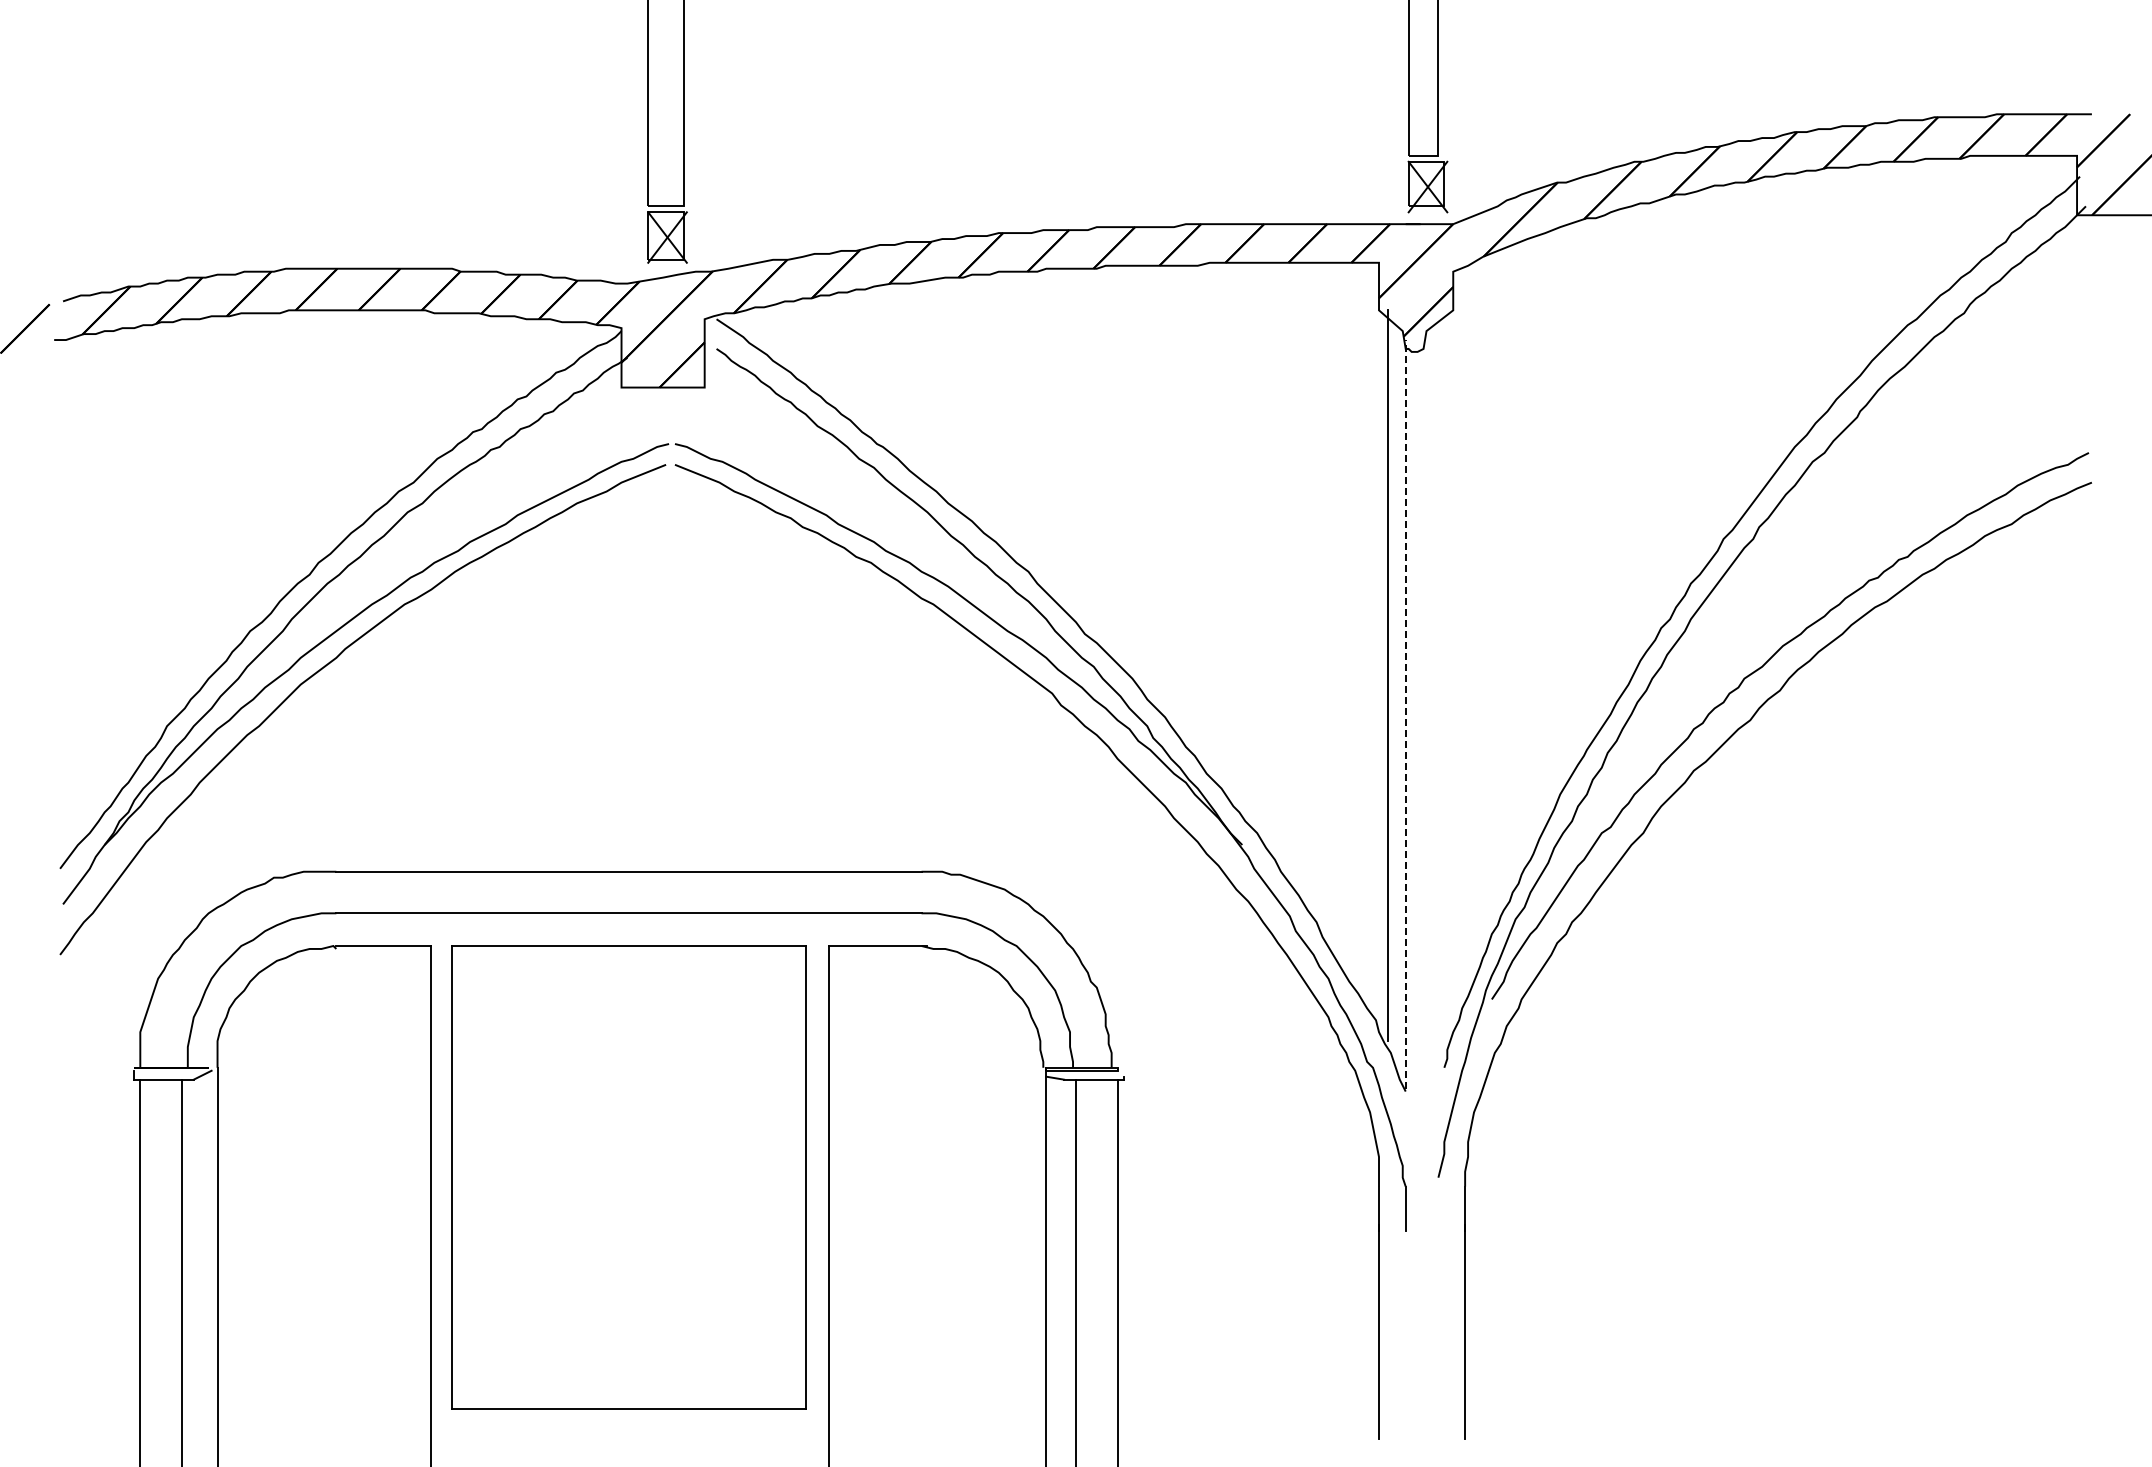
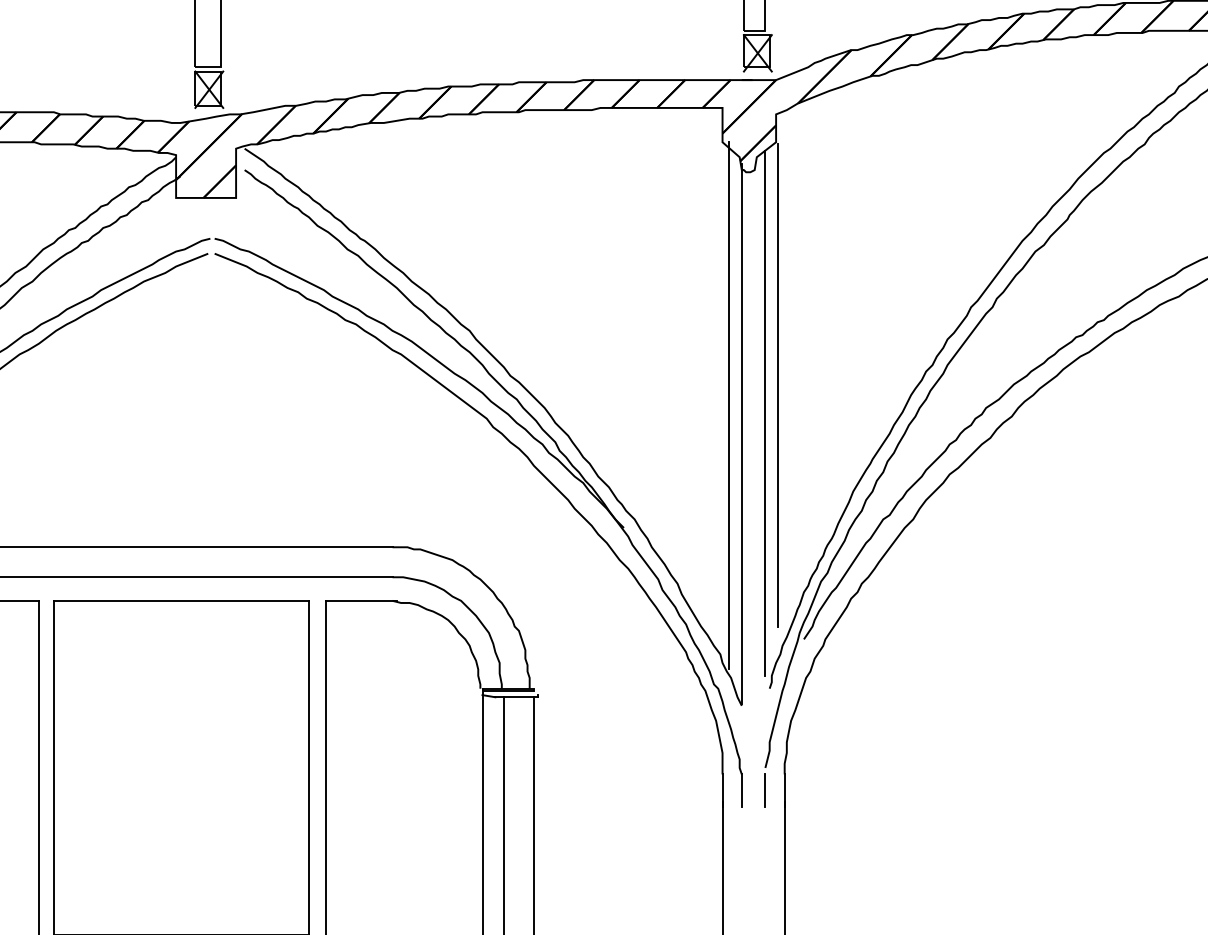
line: (1456, 647) -> (778, 385), added
line: (1438, 685) -> (765, 412), added
line: (1405, 713) -> (741, 433), dashed -> solid
line: (1437, 1208) -> (764, 790), added

